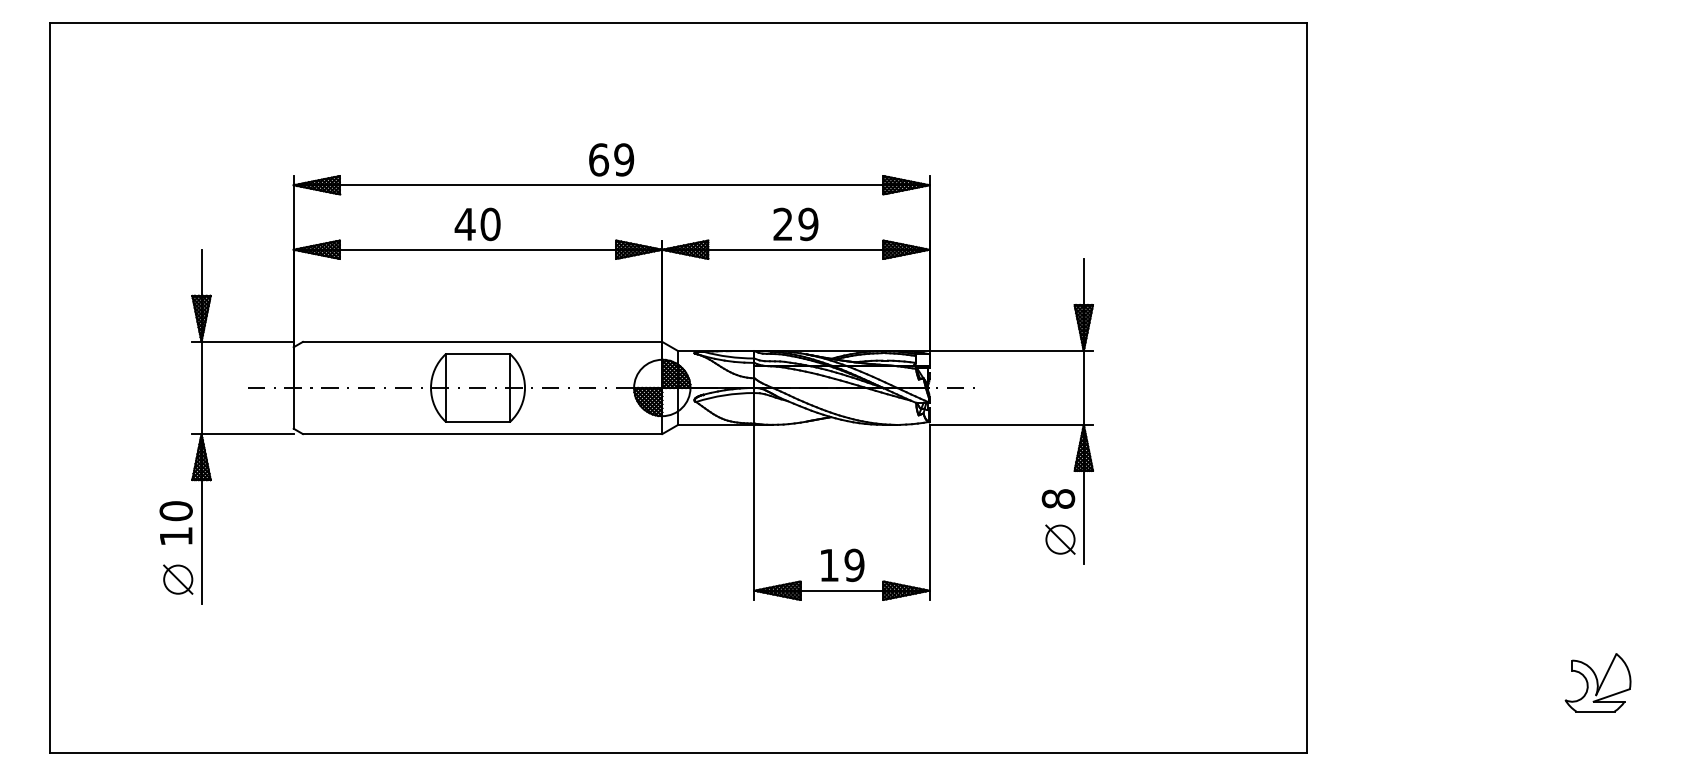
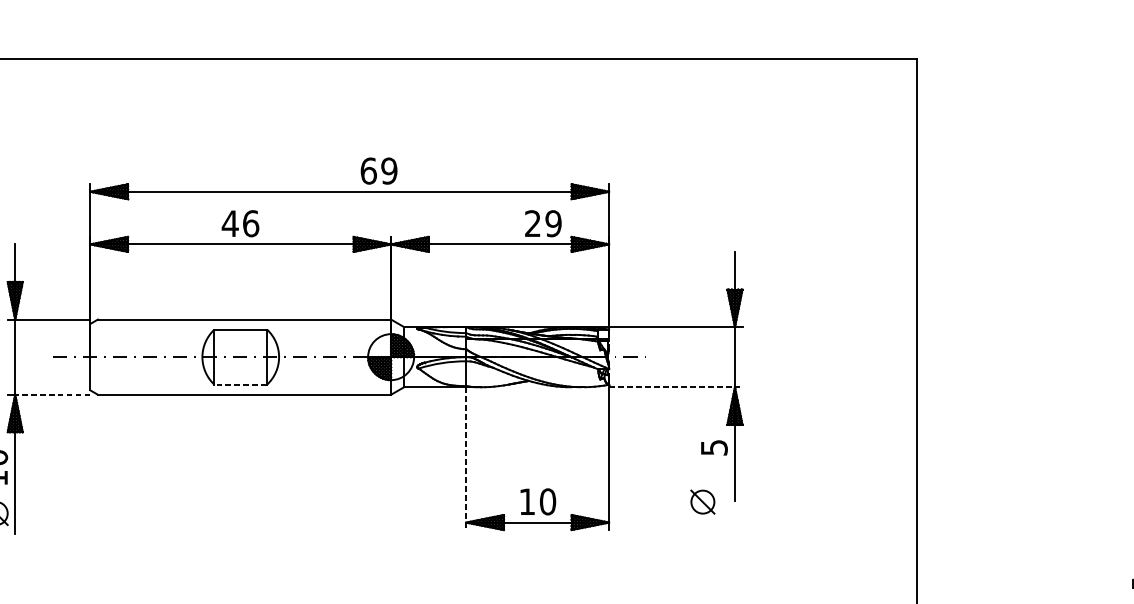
text: (611, 159) -> (379, 170), moved
text: (490, 223) -> (250, 222), 40 -> 46
text: (795, 224) -> (543, 223), moved
line: (477, 421) -> (240, 384), solid -> dashed
line: (1011, 424) -> (675, 386), solid -> dashed
line: (247, 434) -> (52, 395), solid -> dashed
text: (1058, 498) -> (714, 447), 8 -> 5
line: (754, 512) -> (466, 458), solid -> dashed
part: (1060, 539) -> (702, 501), moved
text: (854, 565) -> (547, 501), 19 -> 10

